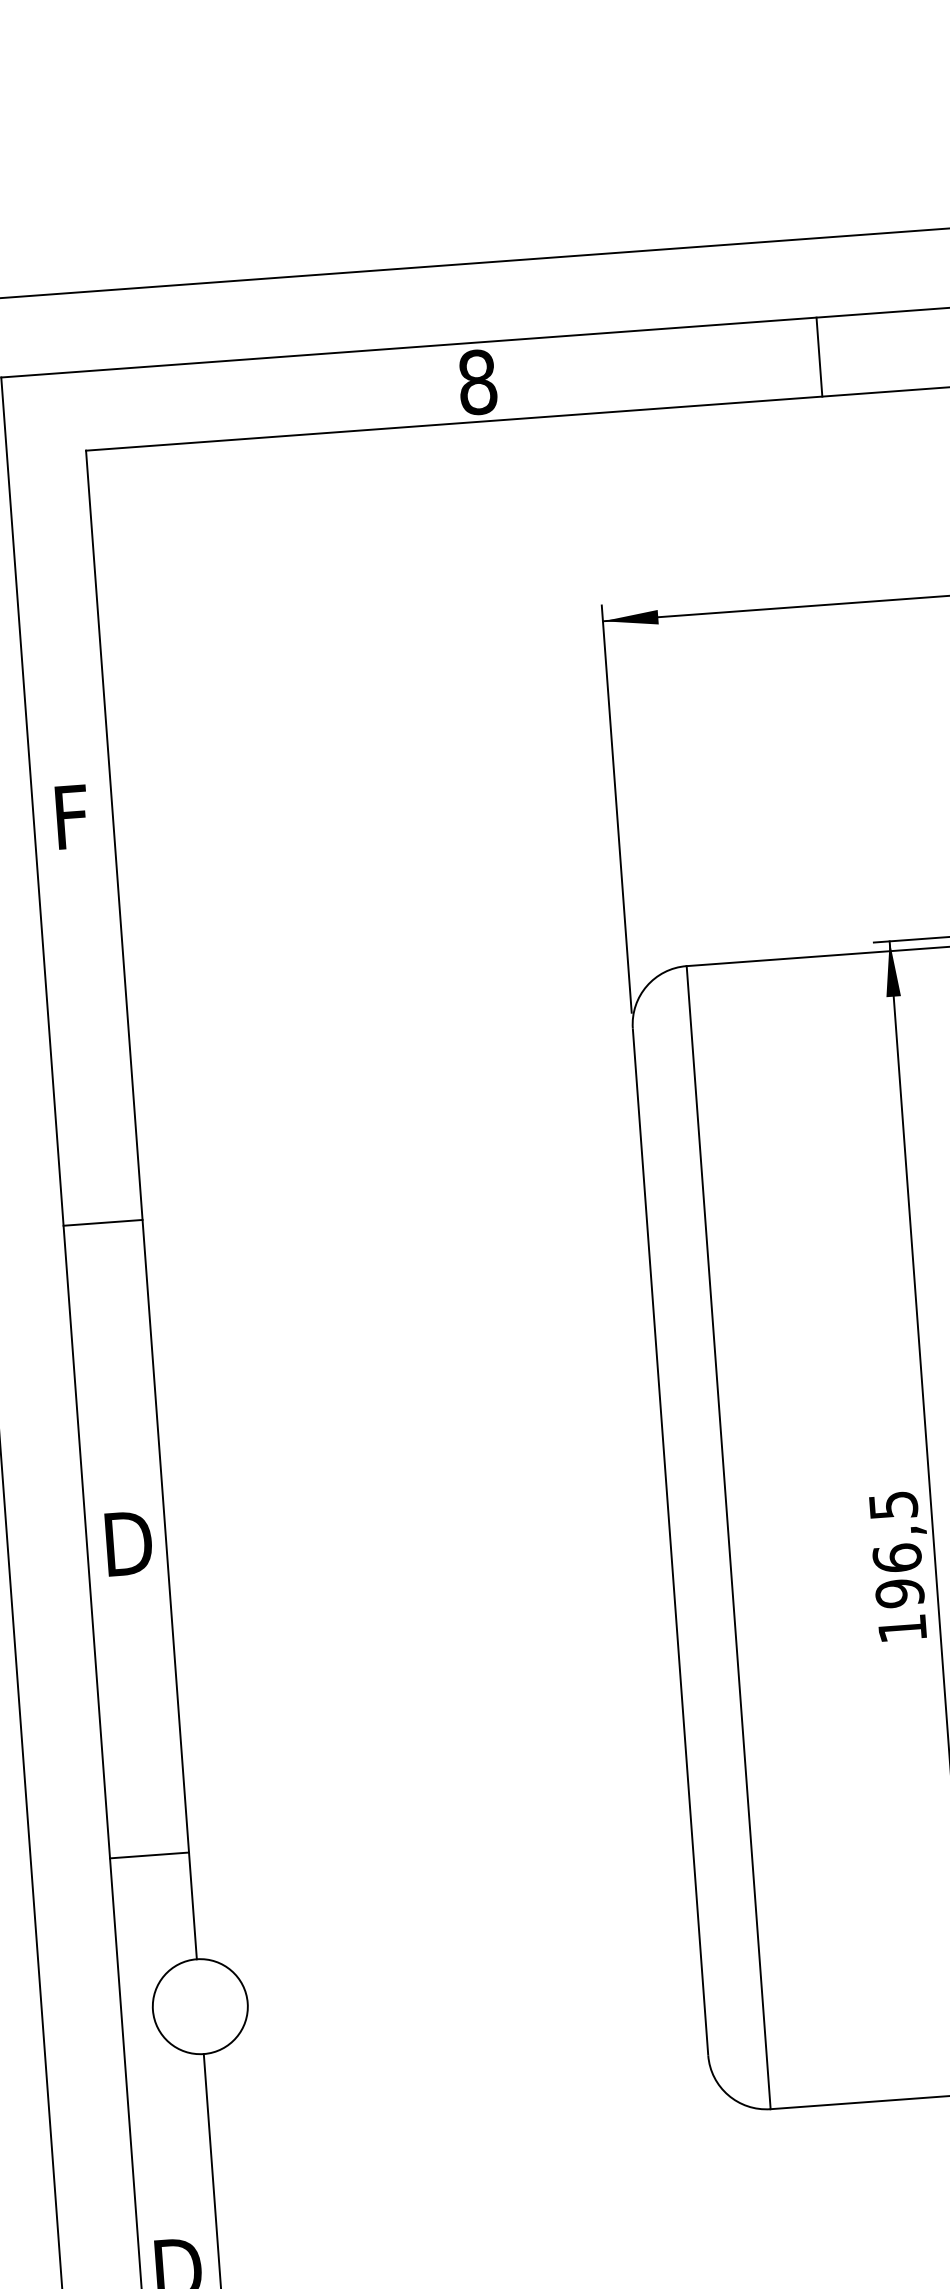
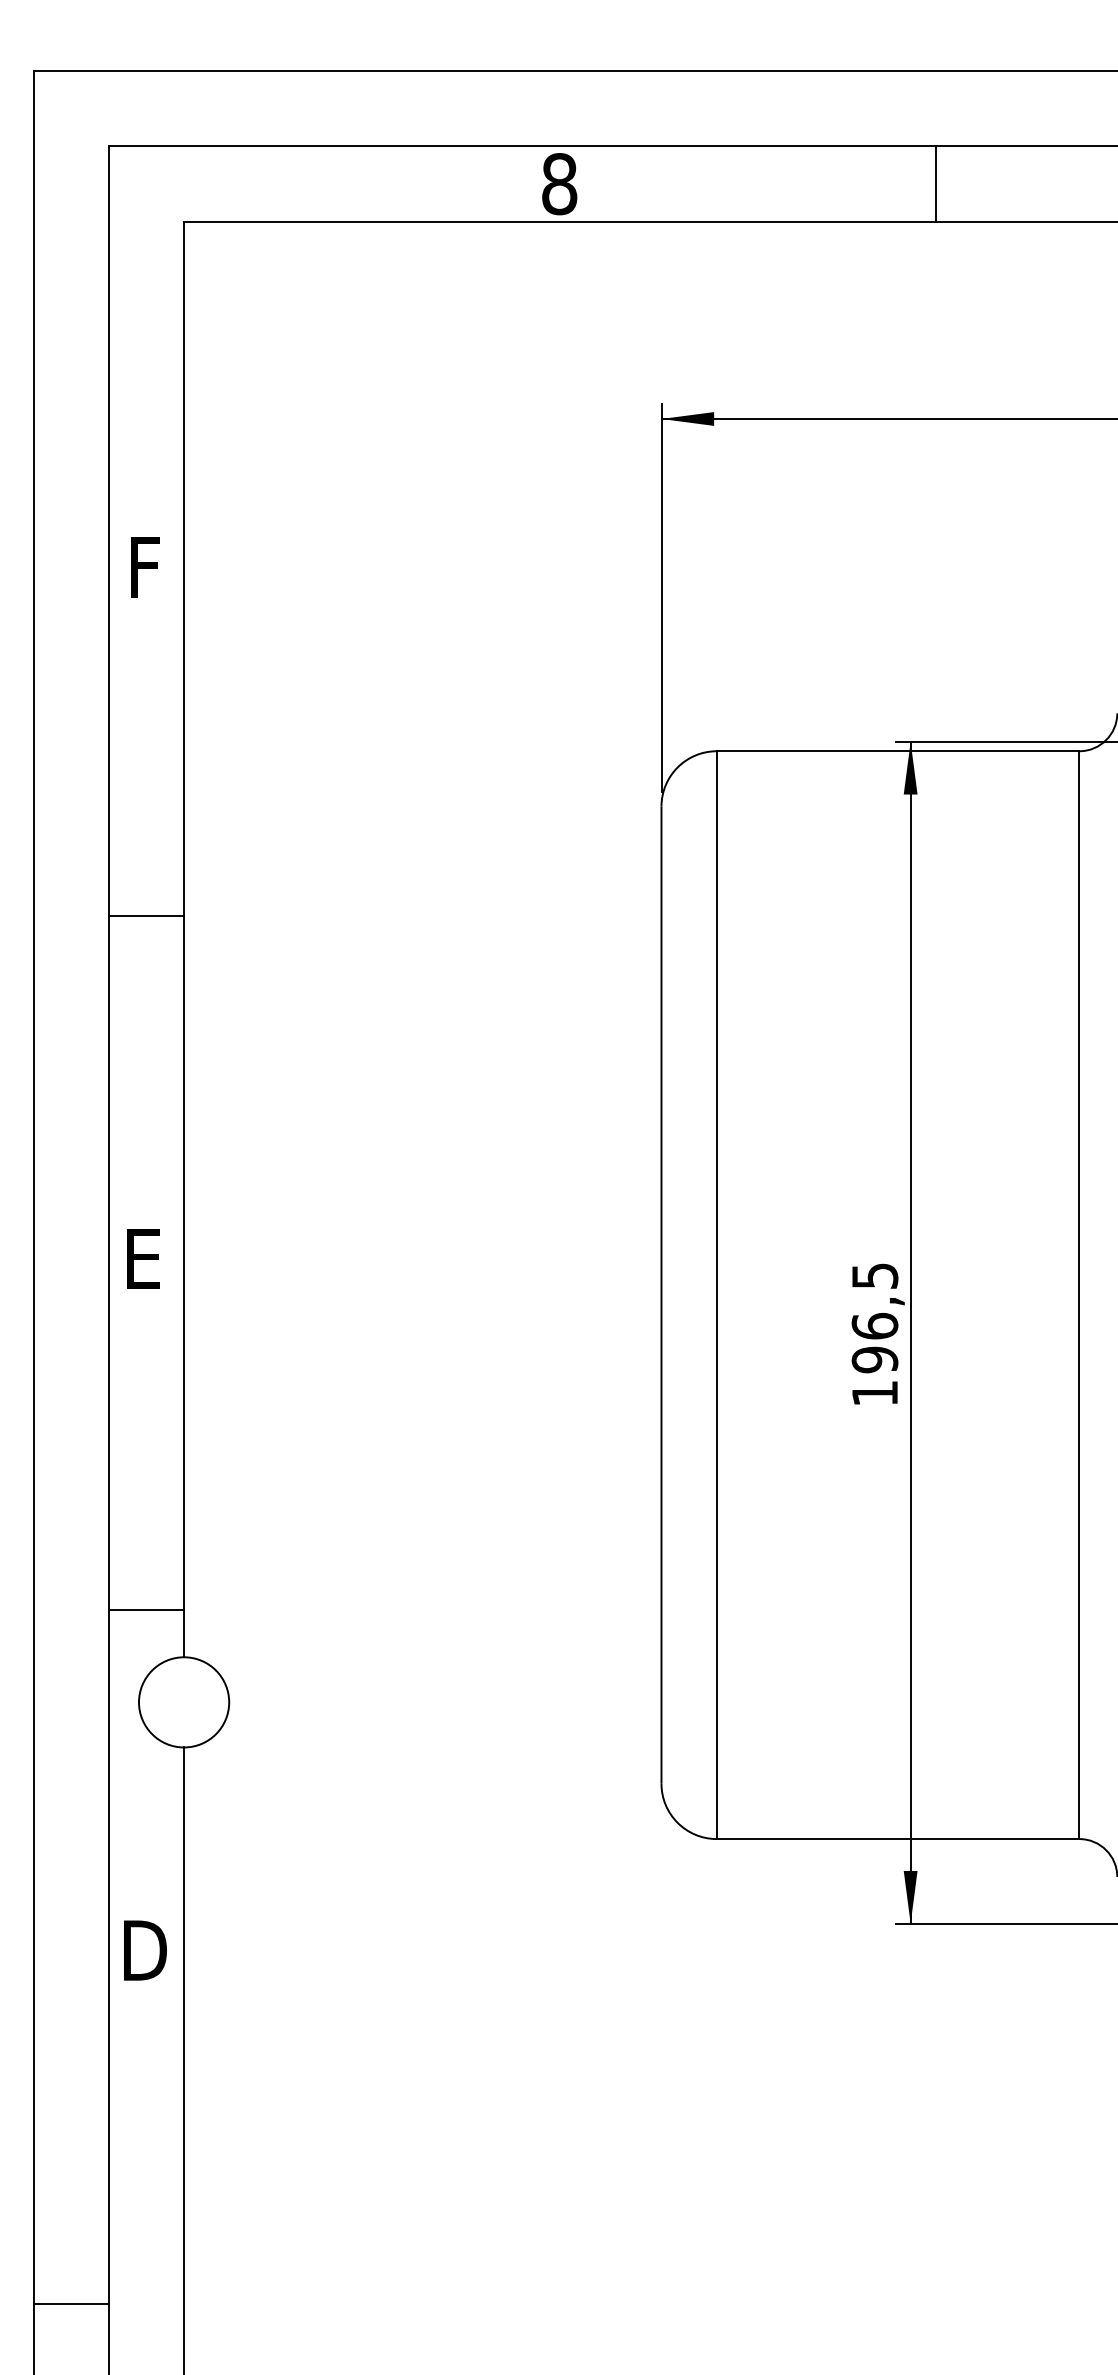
line: (819, 356) -> (935, 183), moved
line: (103, 1222) -> (146, 915), moved
text: (128, 1544) -> (148, 1259), D -> E
line: (149, 1855) -> (146, 1609), moved

